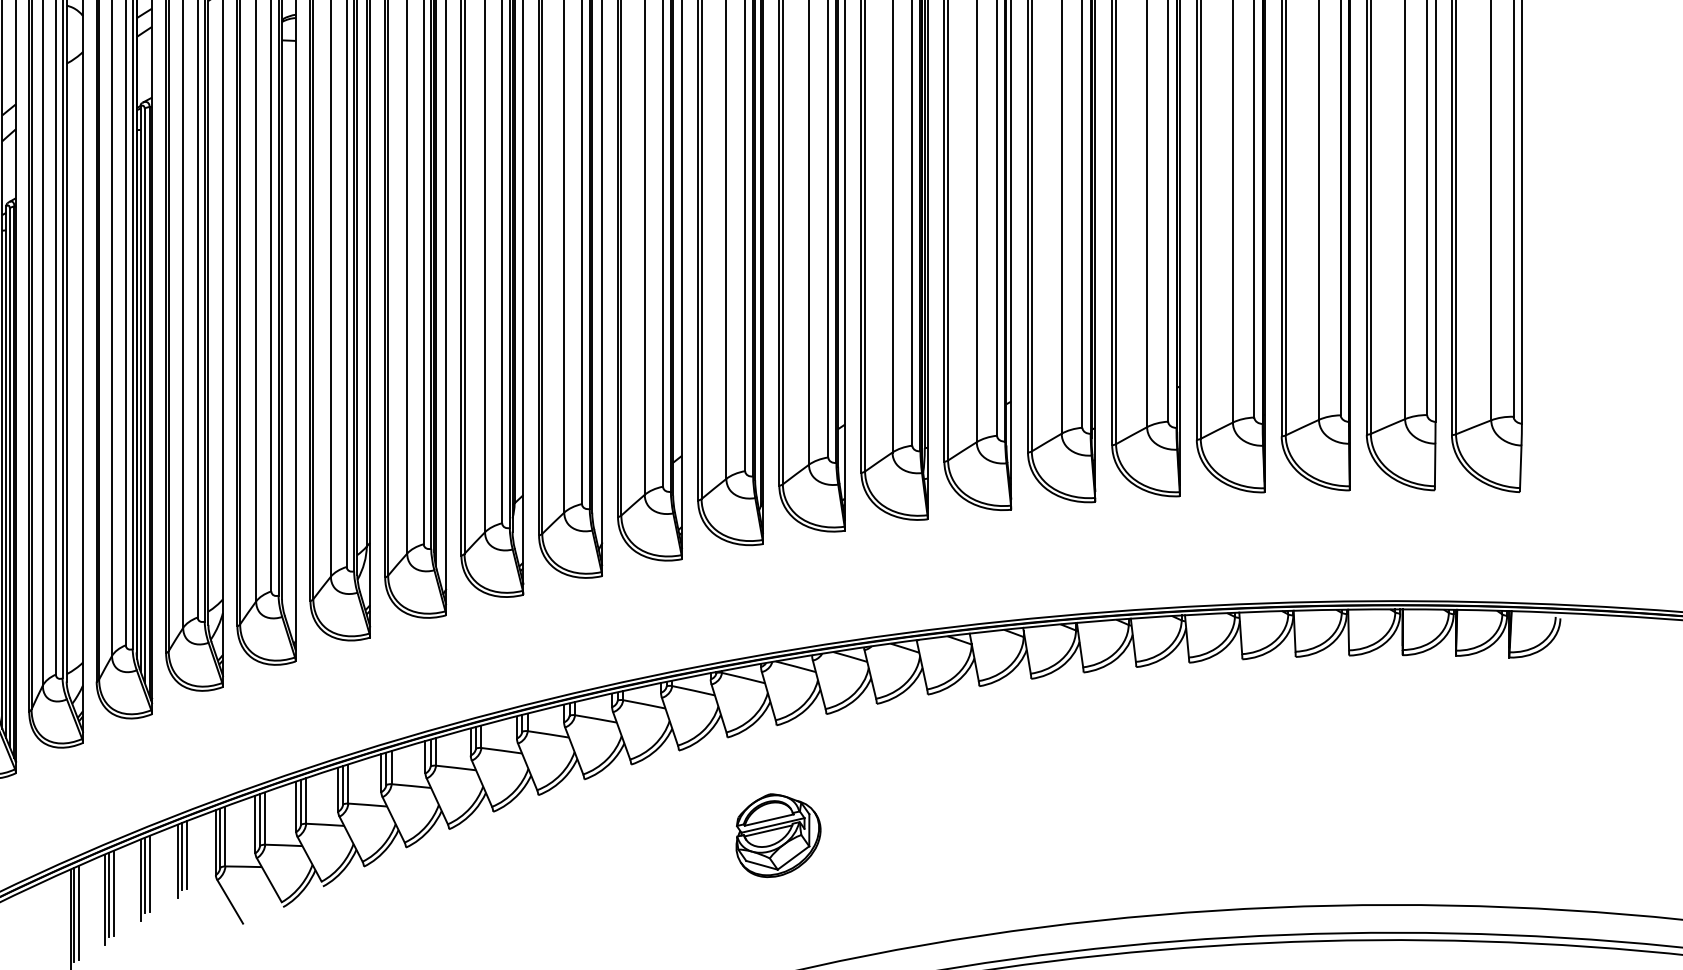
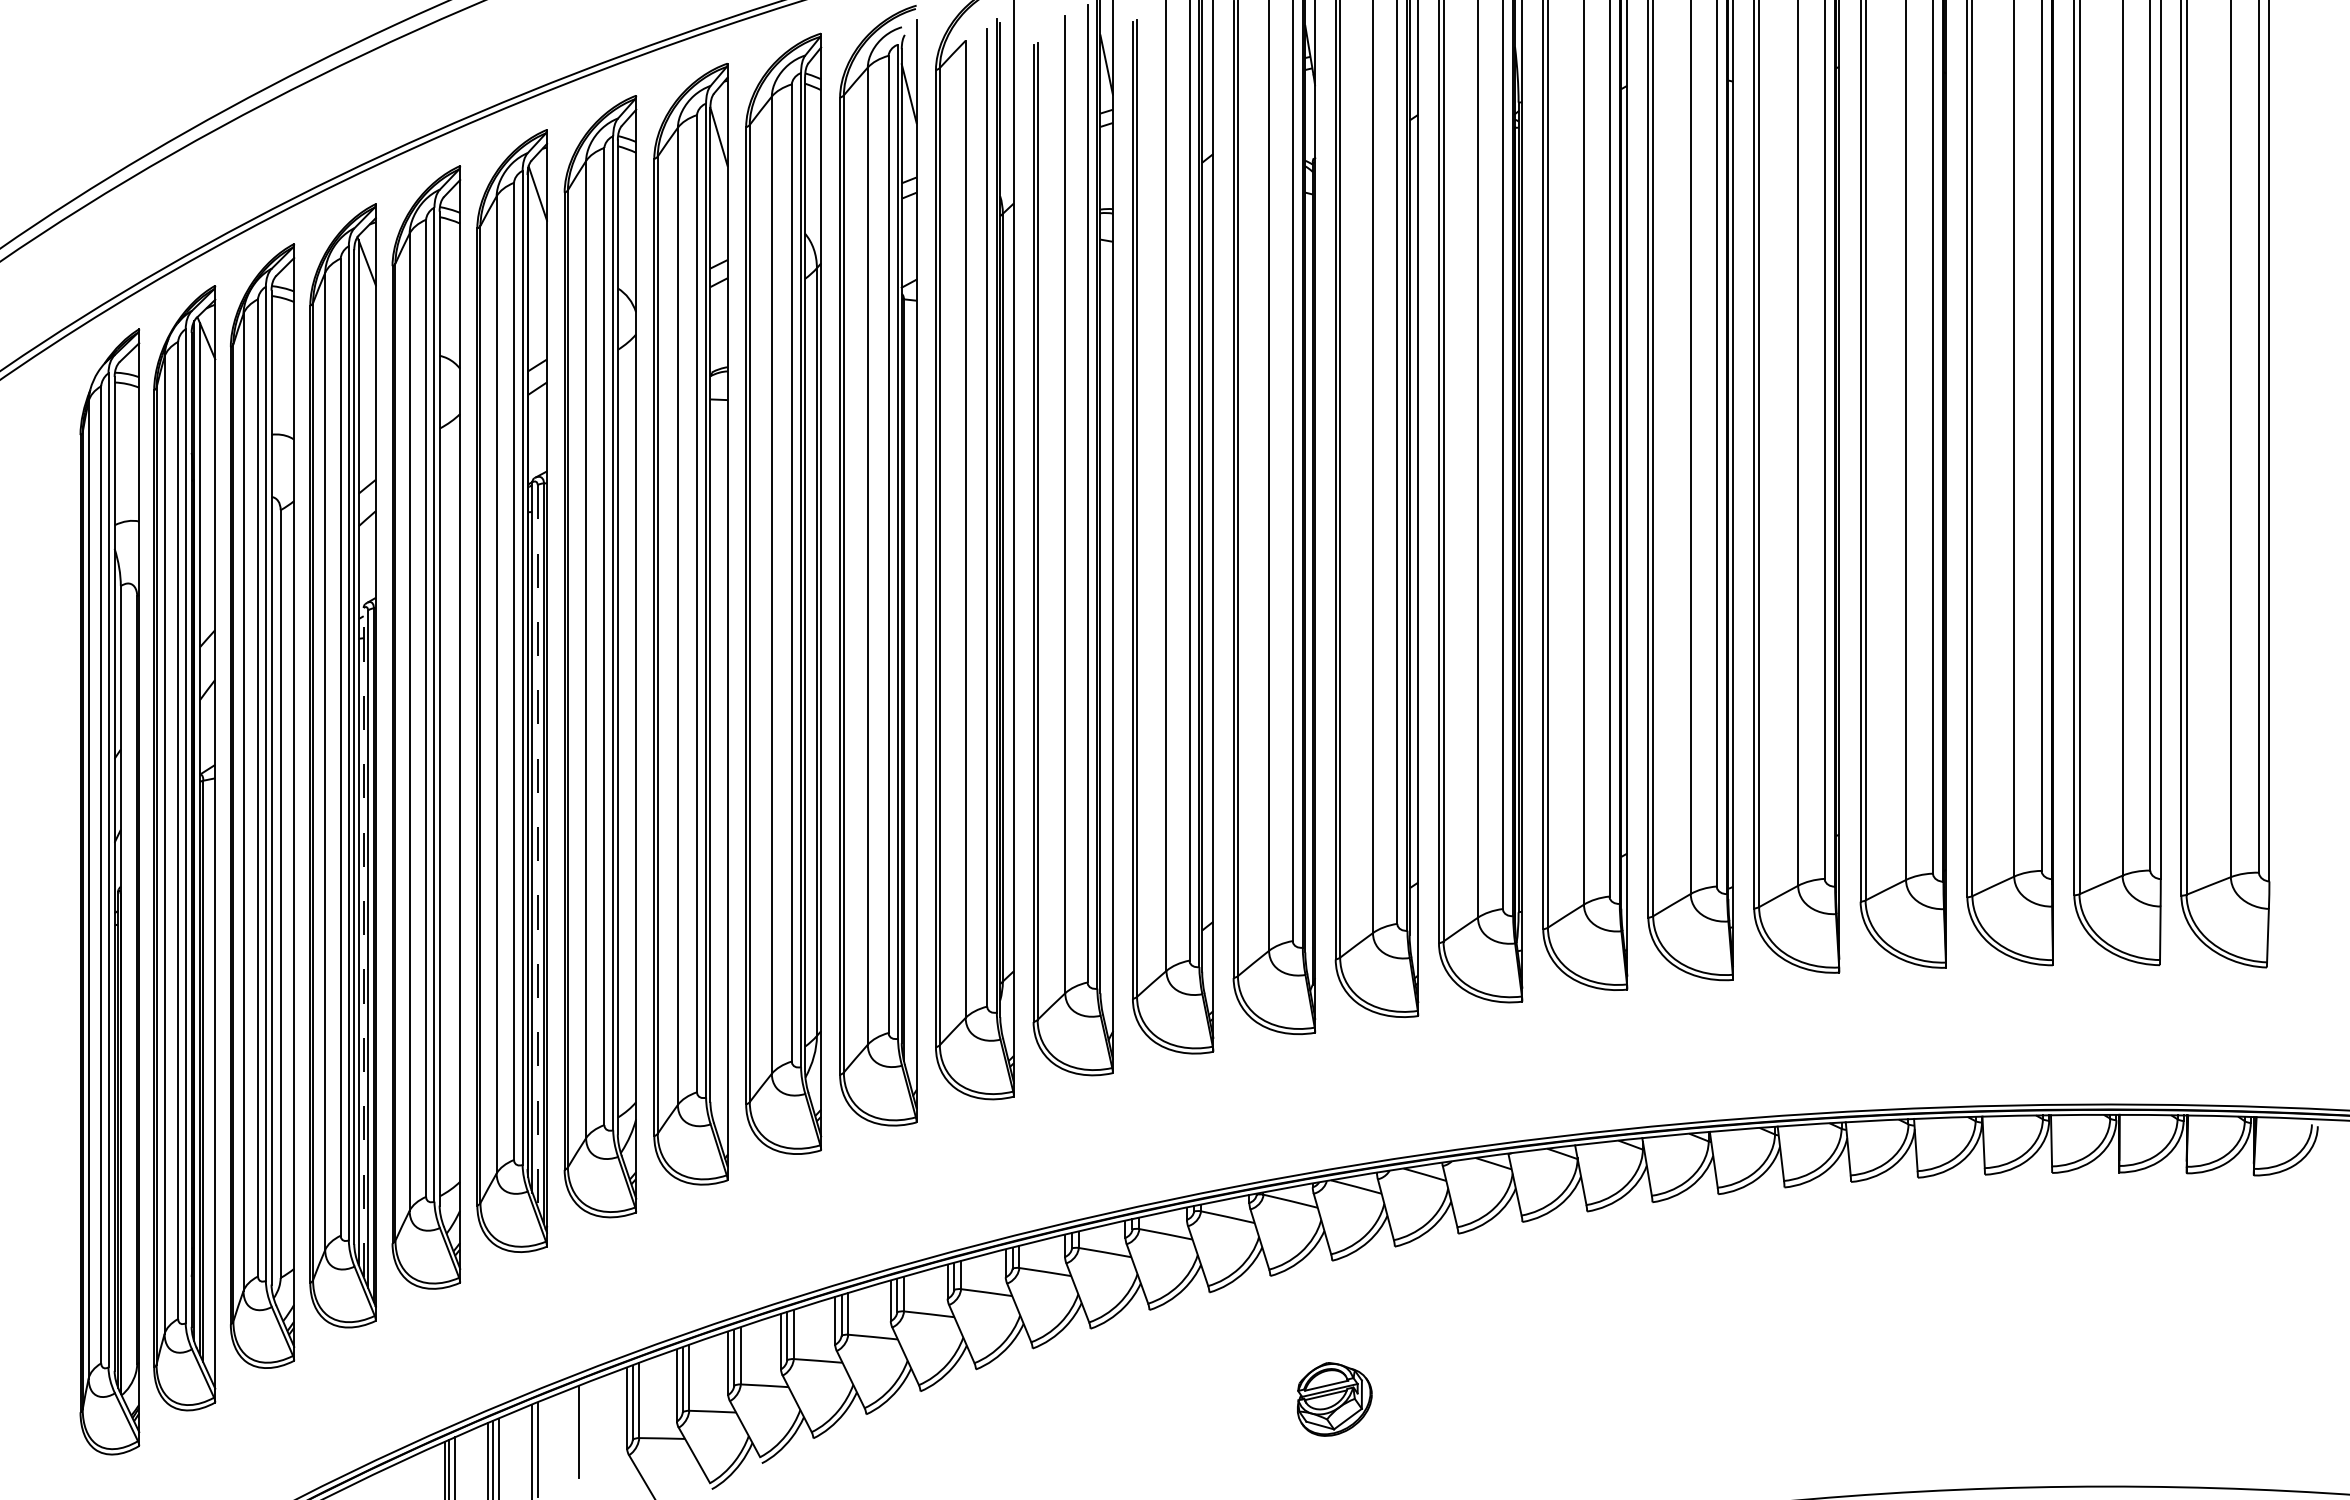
line: (144, 395) -> (537, 846), solid -> dashed
line: (6, 472) -> (363, 942), solid -> dashed
part: (778, 835) -> (1334, 1399), size x0.7
line: (186, 854) -> (590, 1423), removed
line: (181, 856) -> (584, 1425), removed
line: (149, 873) -> (543, 1447), removed

